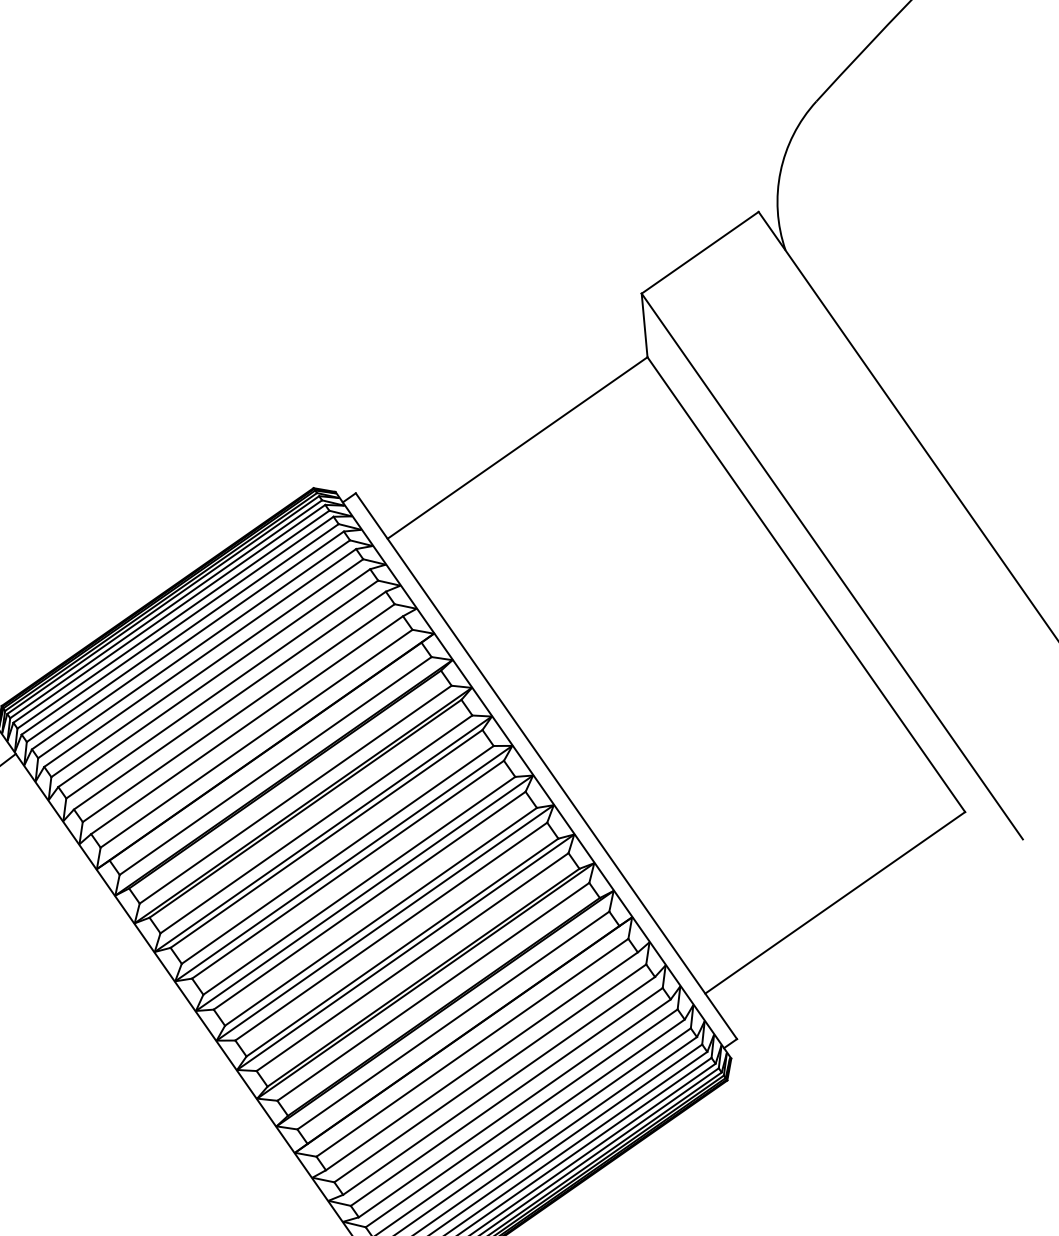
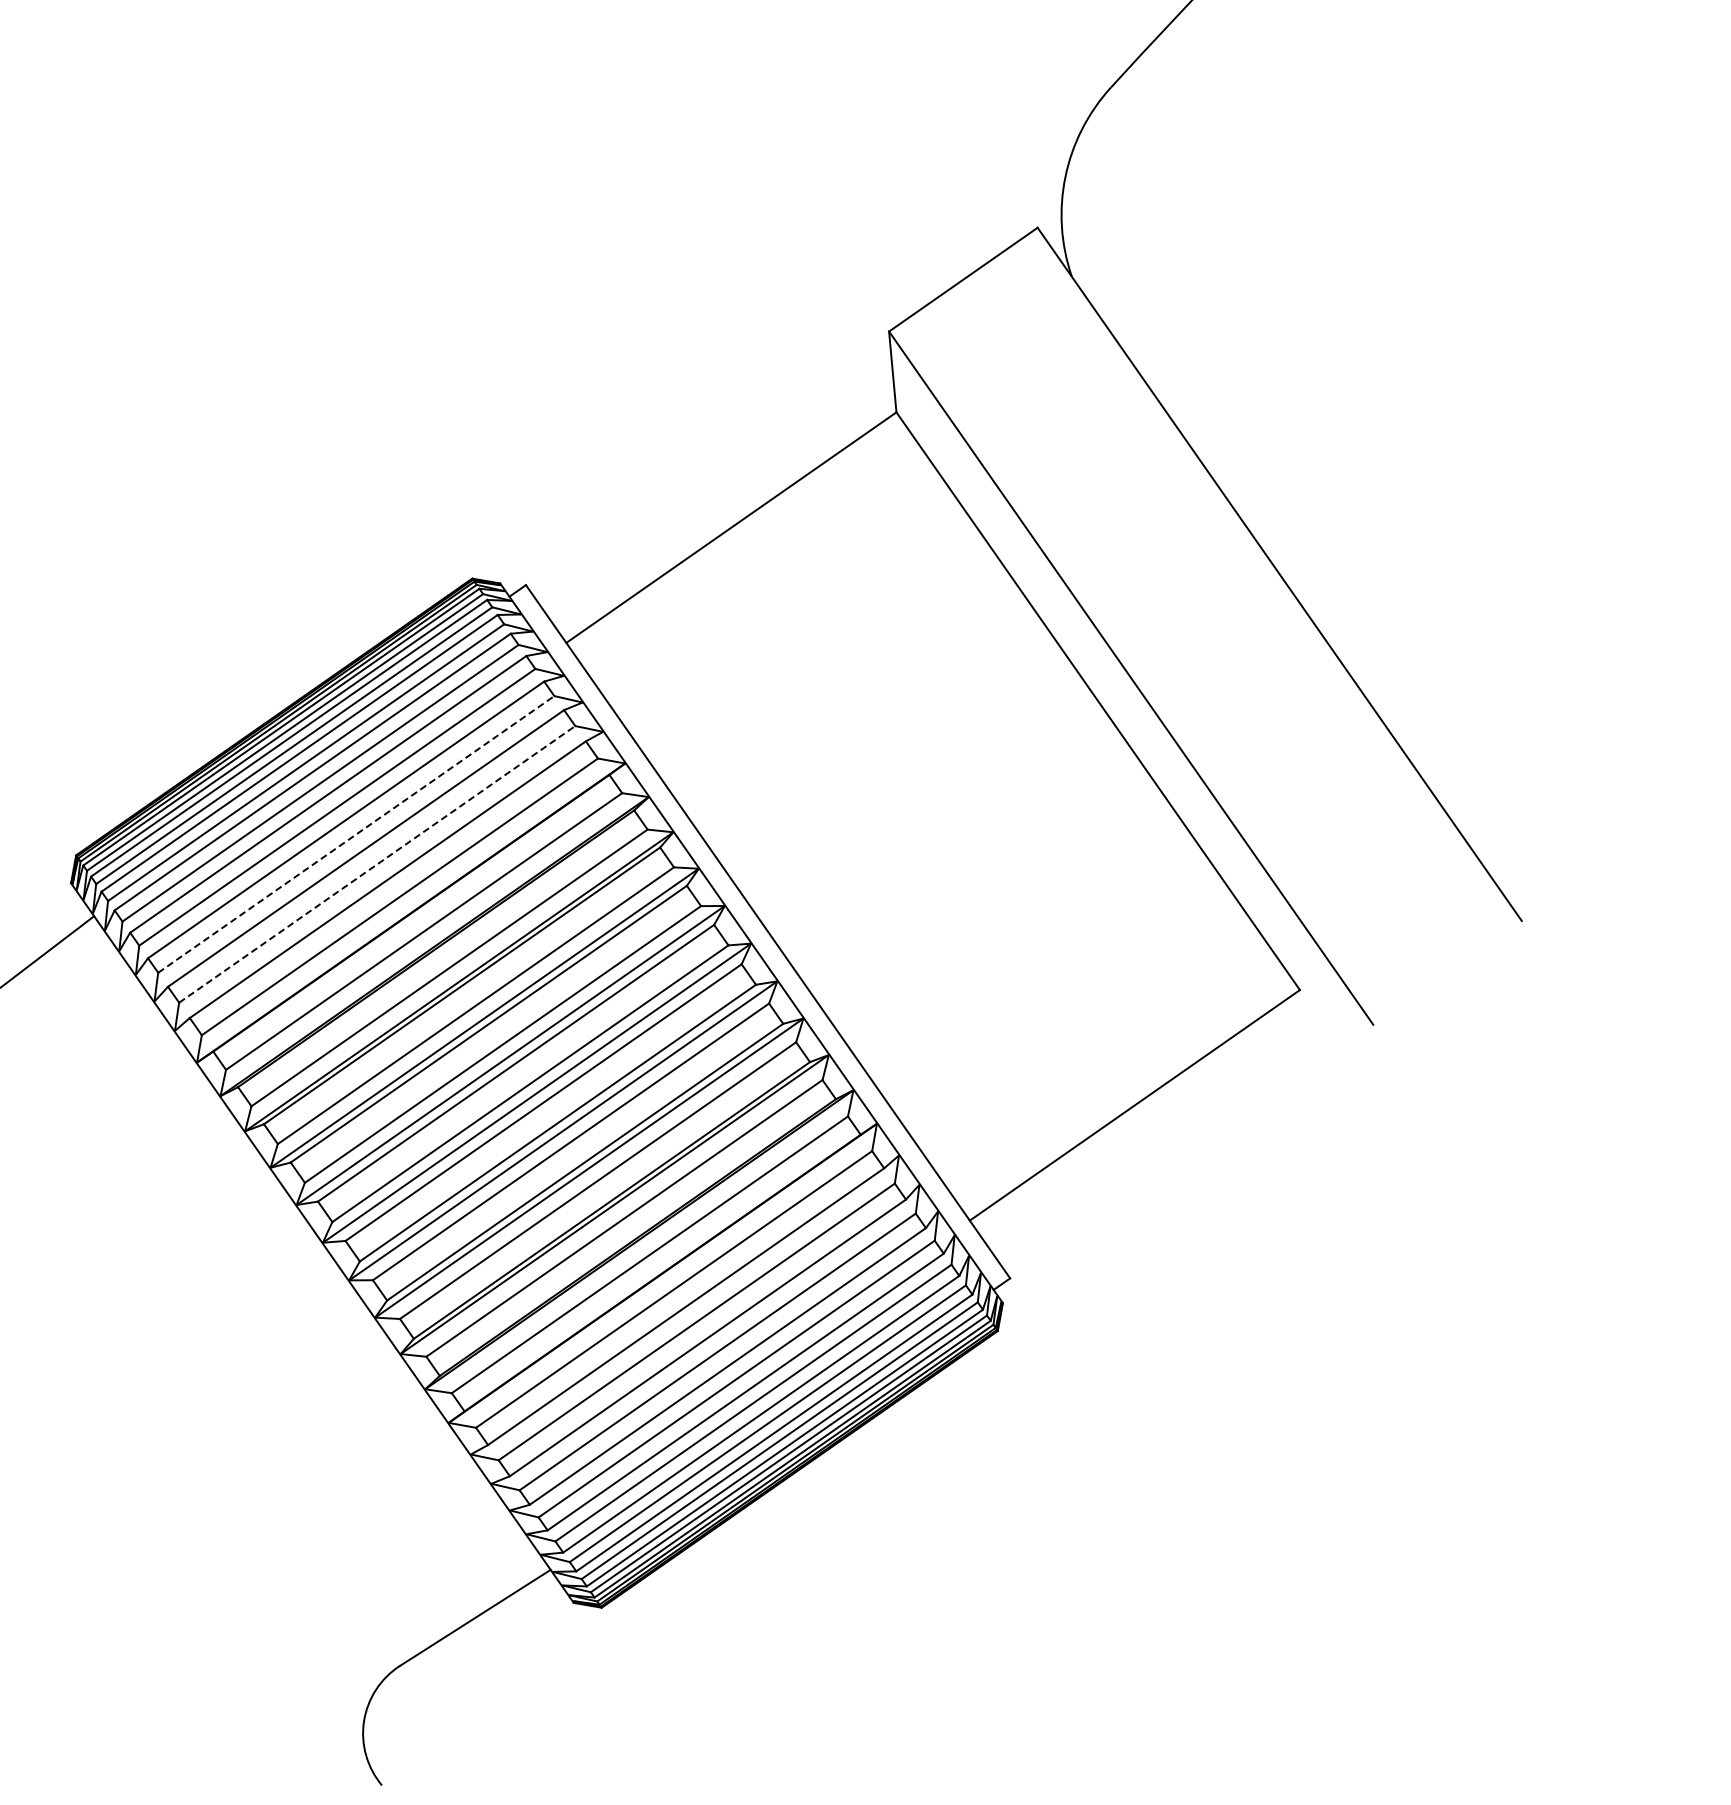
line: (222, 689) -> (356, 834), solid -> dashed
line: (238, 713) -> (377, 864), solid -> dashed

